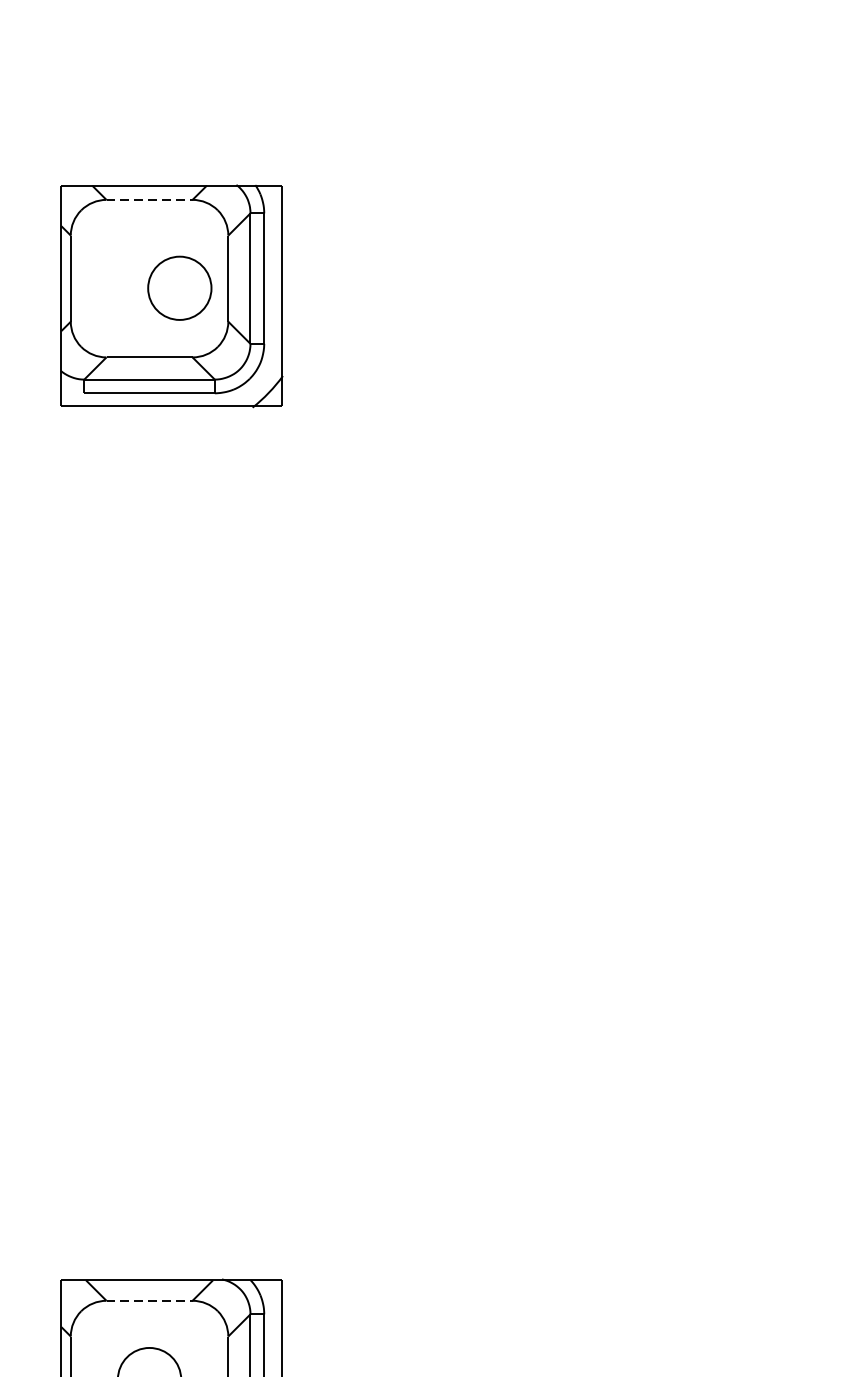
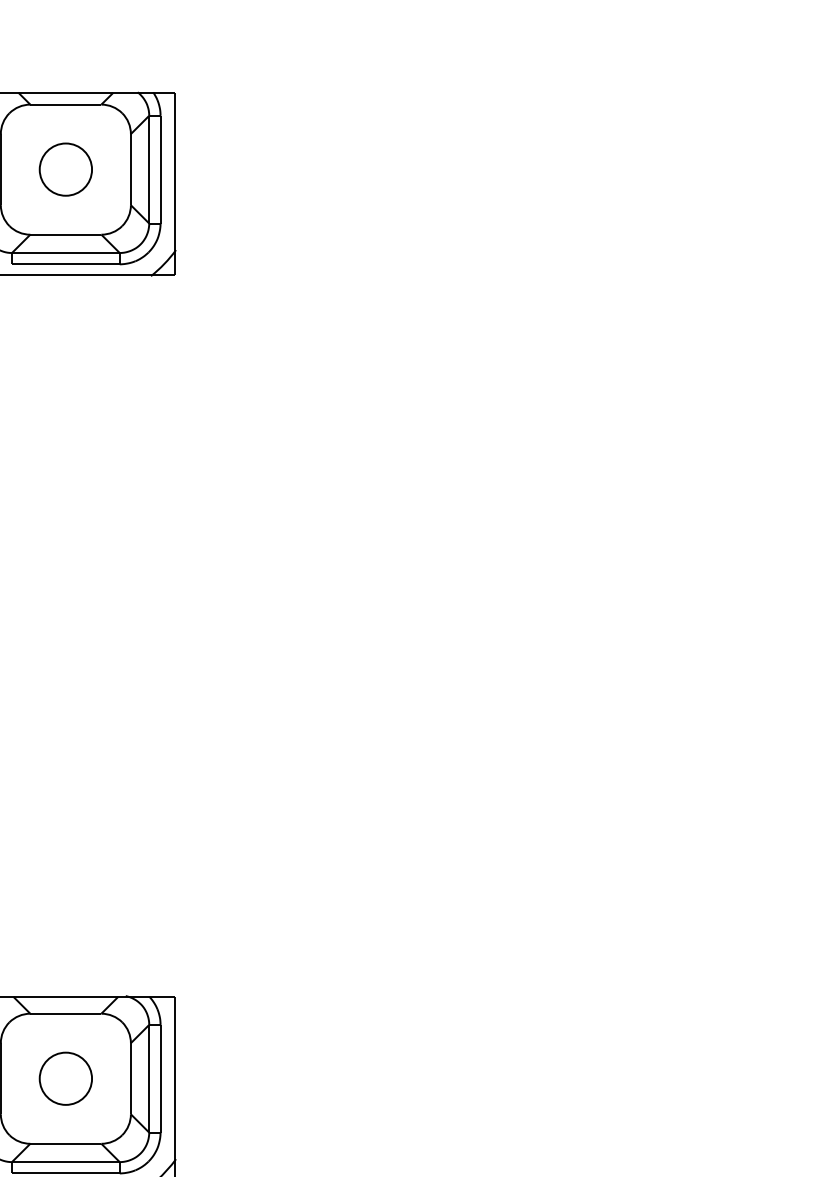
line: (149, 199) -> (65, 104), dashed -> solid
part: (179, 288) -> (65, 169), moved
line: (149, 1300) -> (65, 1013), dashed -> solid

